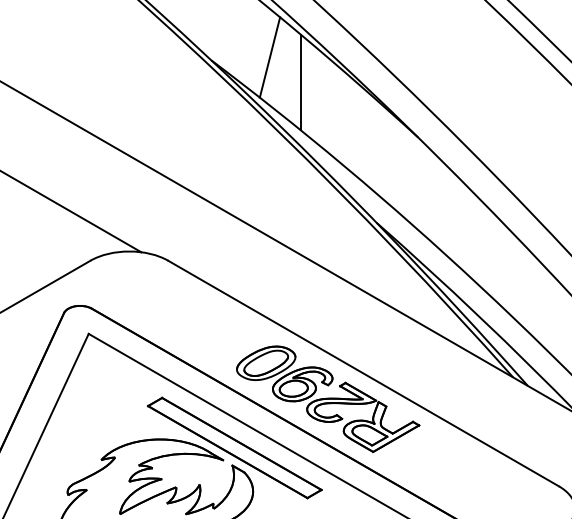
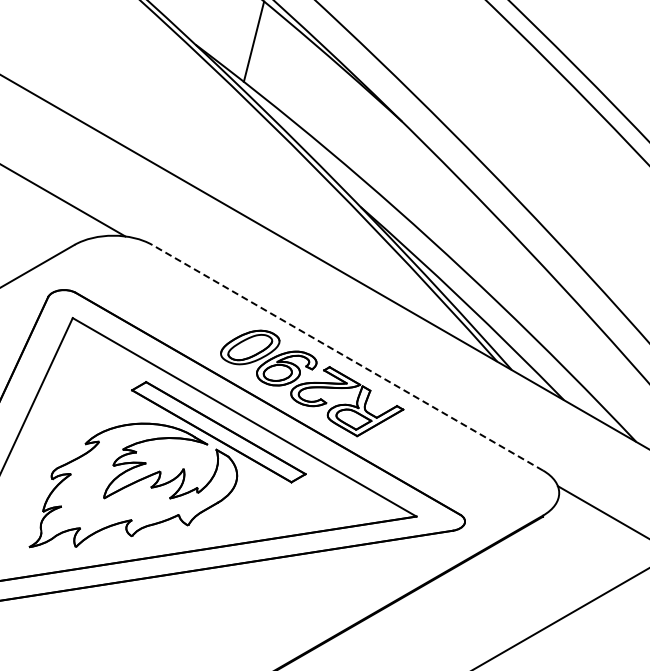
line: (301, 82) -> (285, 66), removed
line: (363, 373) -> (347, 357), solid -> dashed

